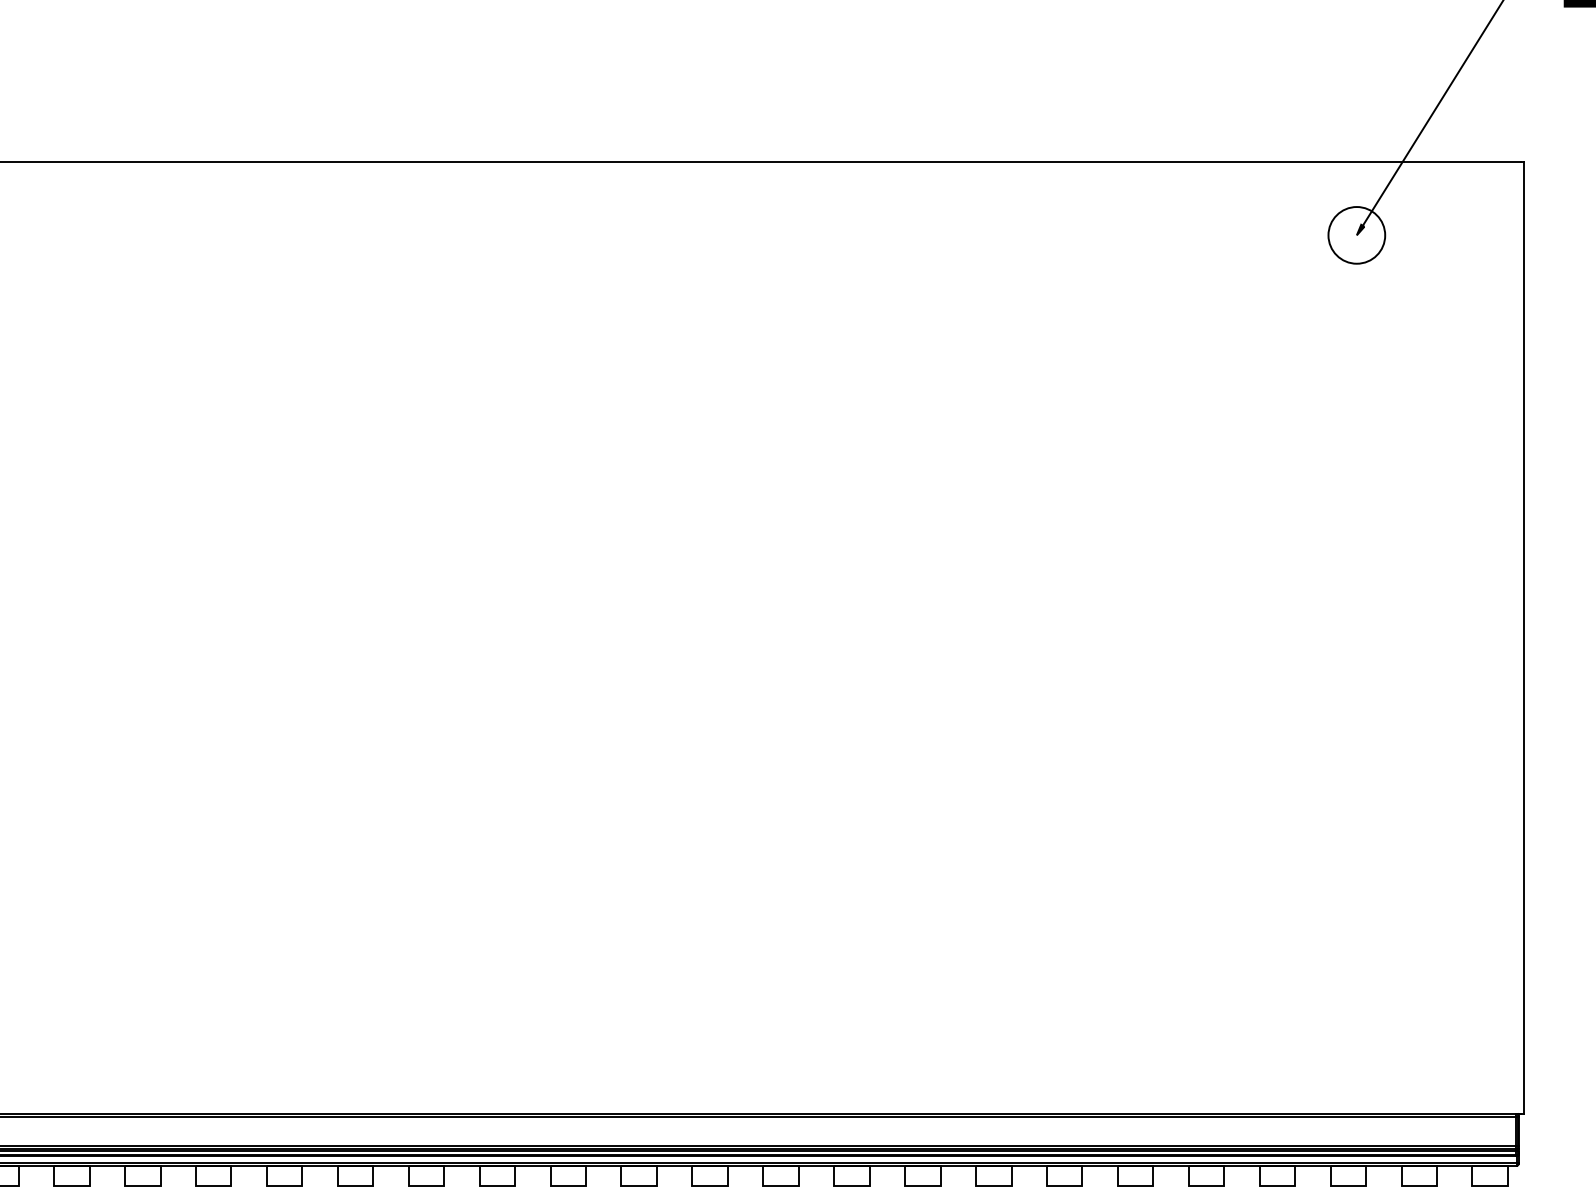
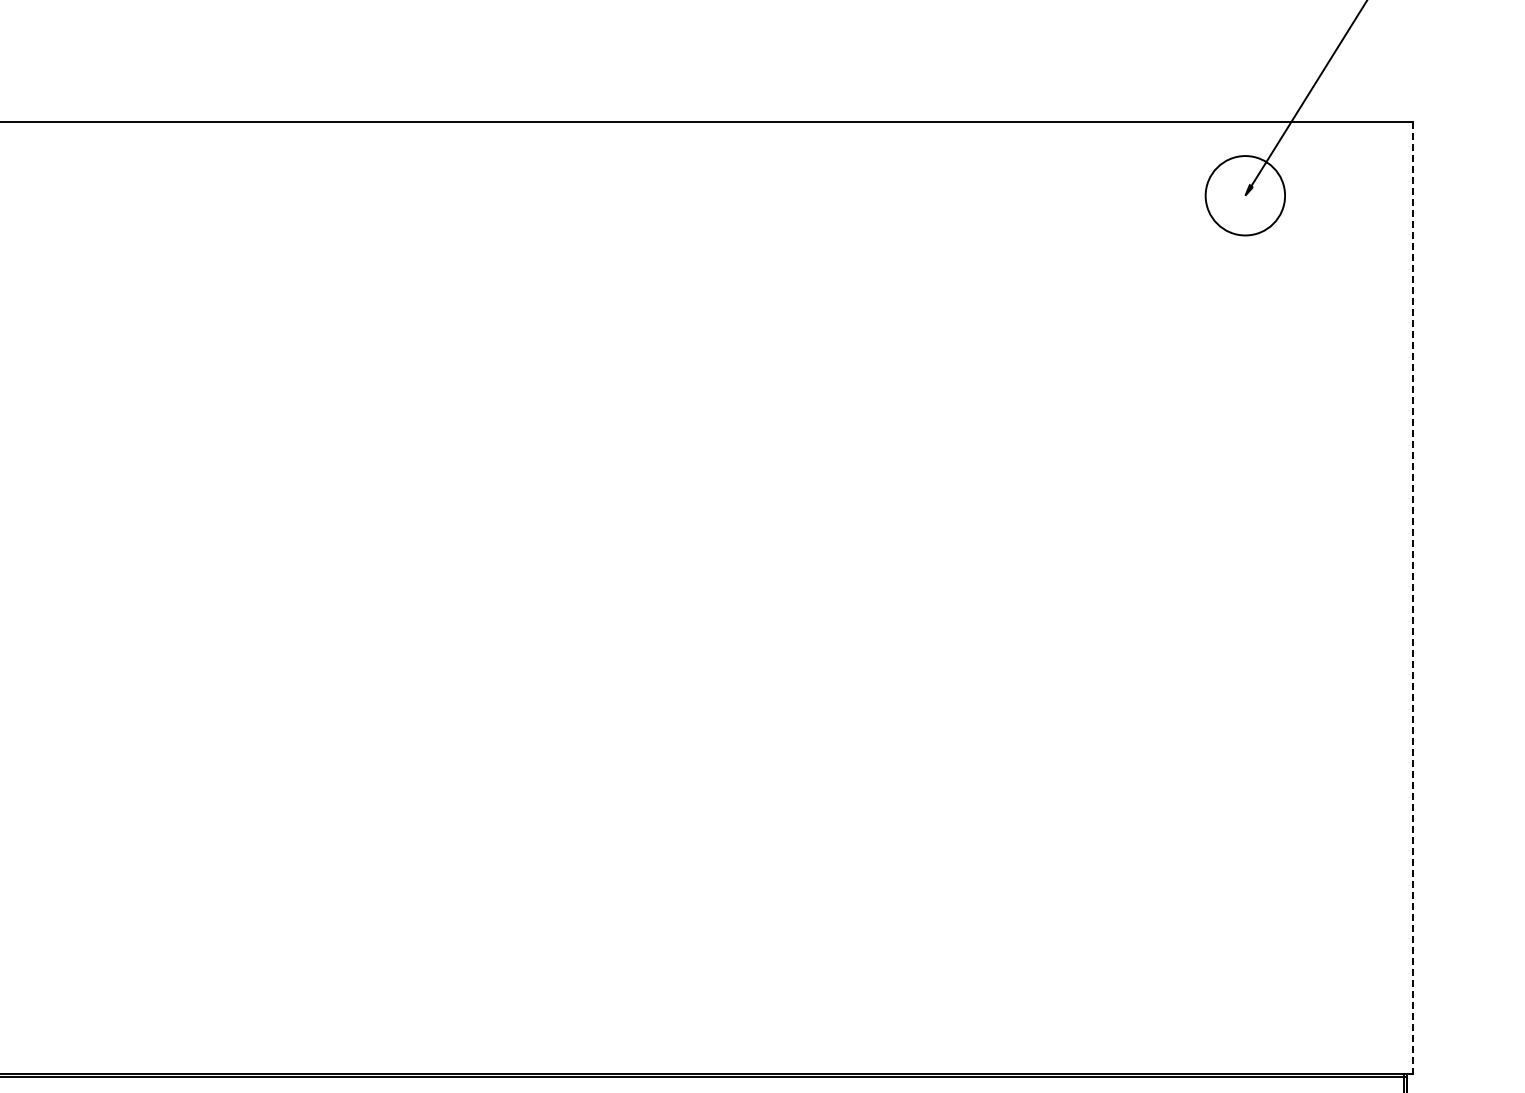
circle: (1356, 235) -> (1245, 195), size x1.4
line: (1524, 638) -> (1413, 598), solid -> dashed

